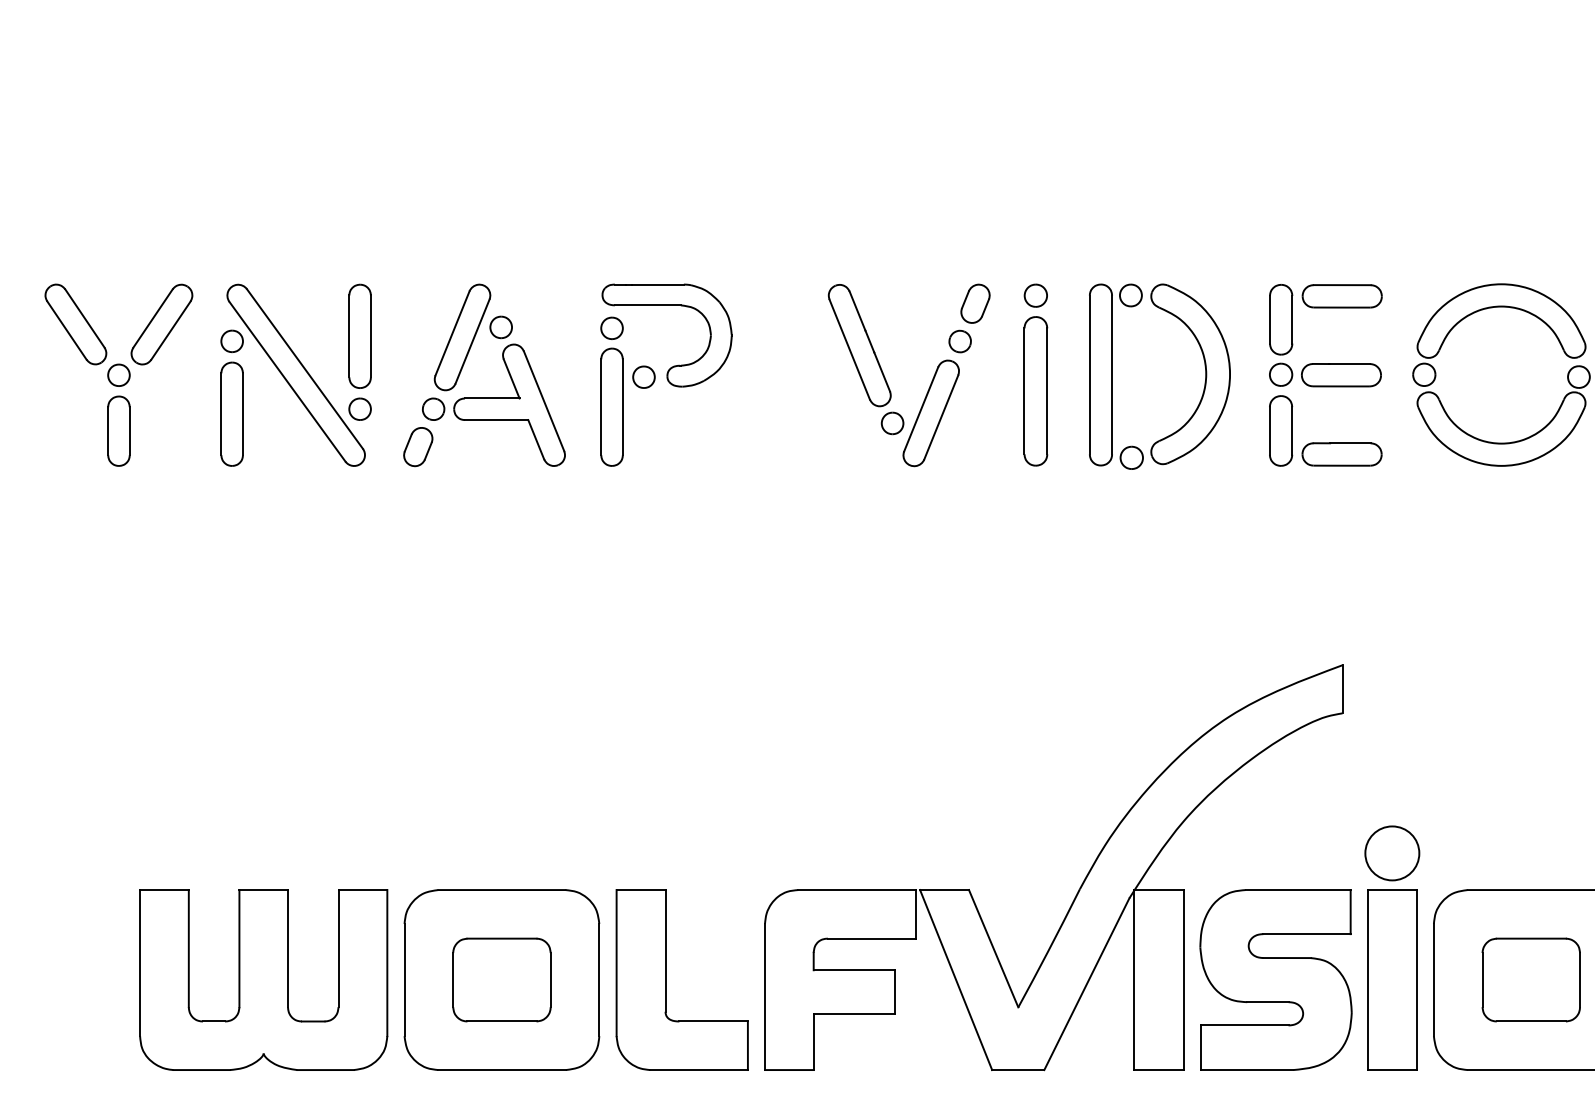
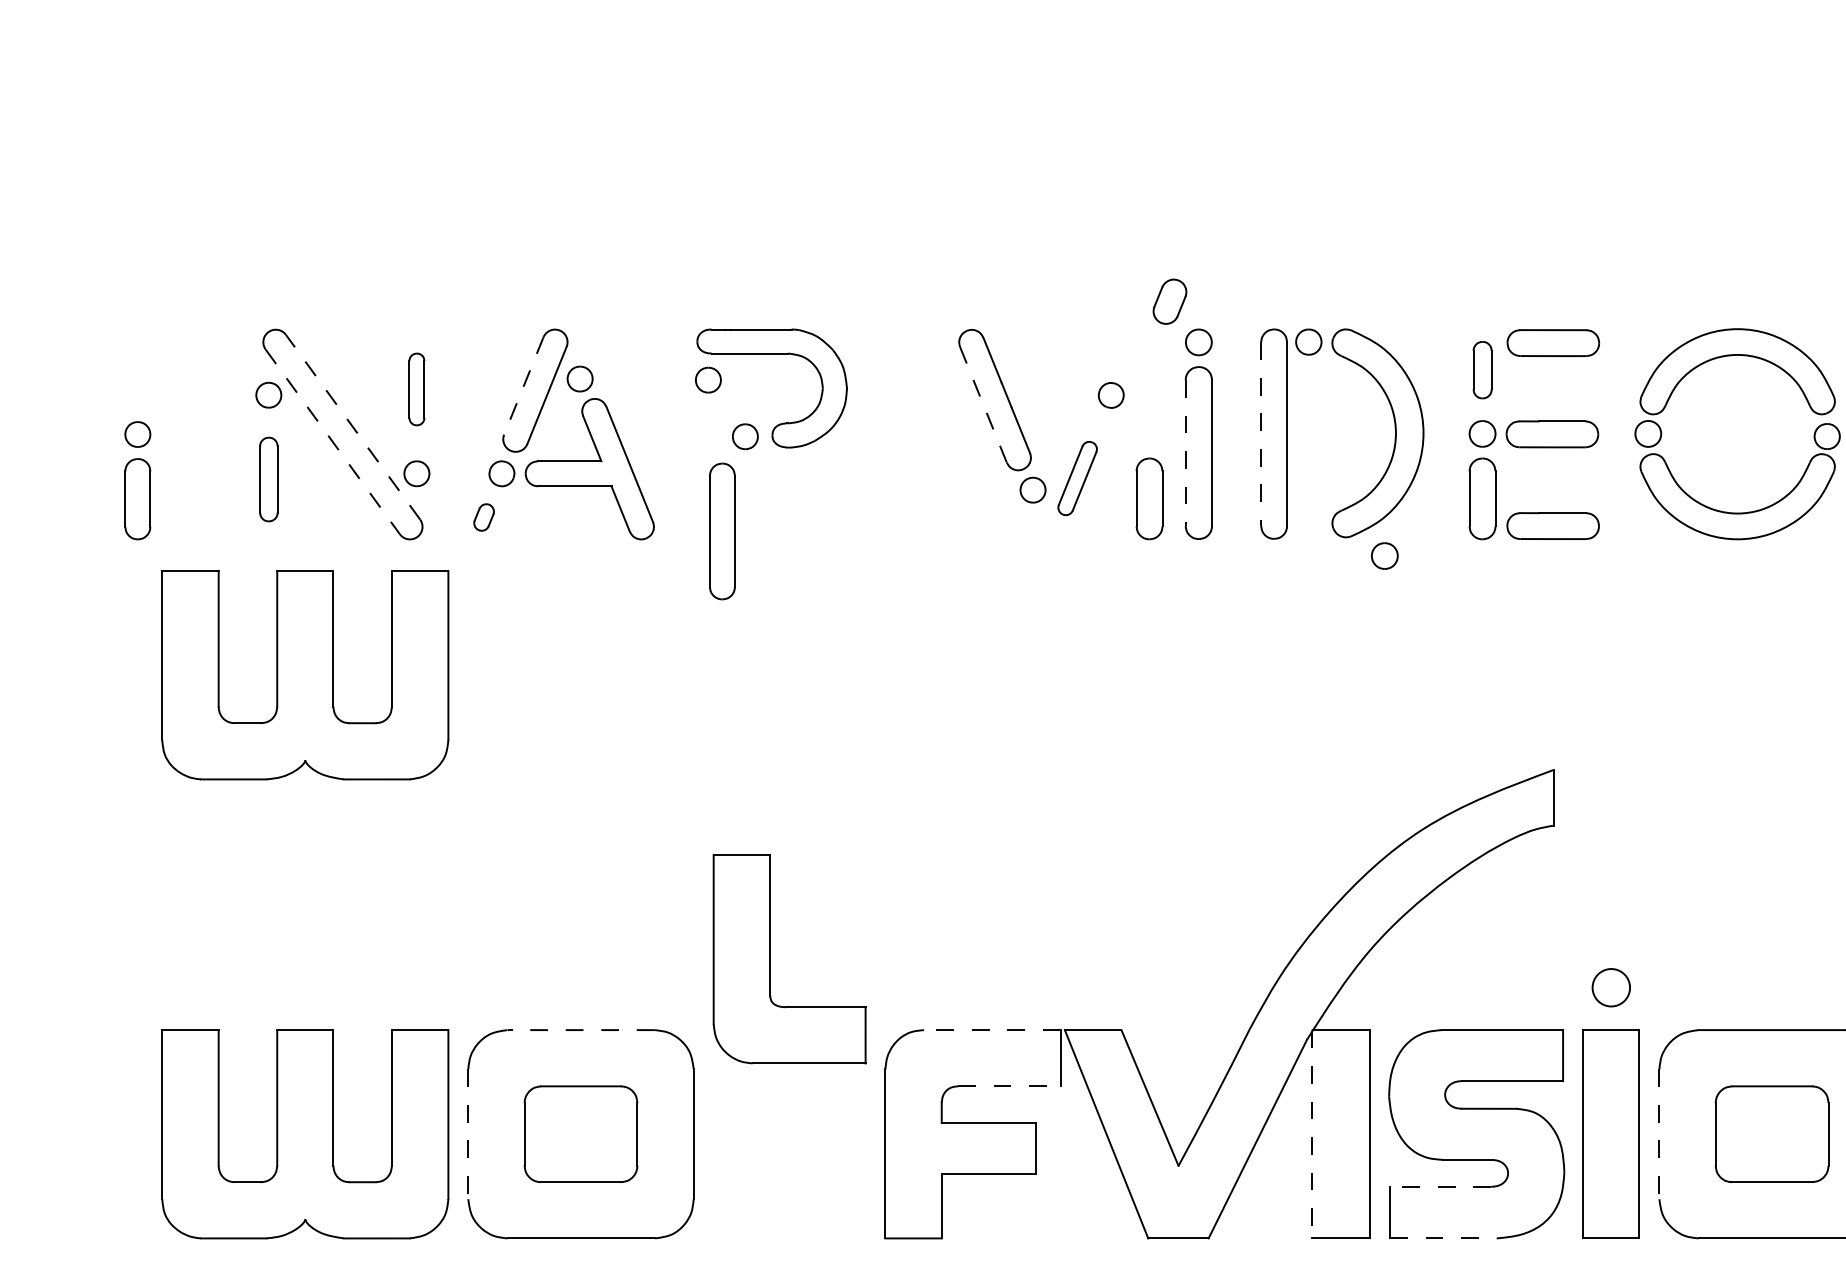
part: (975, 303) -> (1169, 301), moved
part: (1281, 319) -> (1482, 369), size x0.7
part: (76, 324) -> (88, 375), removed
part: (161, 324) -> (187, 375), removed
line: (452, 333) -> (523, 386), solid -> dashed
part: (359, 336) -> (416, 389), size x0.6
line: (849, 350) -> (983, 405), solid -> dashed
line: (304, 368) -> (352, 426), solid -> dashed
line: (1090, 375) -> (1261, 434), solid -> dashed
line: (288, 382) -> (333, 442), solid -> dashed
line: (1024, 391) -> (1185, 453), solid -> dashed
part: (612, 407) -> (722, 531), moved
part: (931, 413) -> (1077, 478), size x0.6
part: (231, 414) -> (268, 479), size x0.7
part: (993, 430) -> (1149, 498), added
part: (417, 447) -> (483, 517), size x0.6
part: (1131, 457) -> (1384, 555), moved
part: (263, 583) -> (305, 675), added
circle: (1392, 853) -> (1611, 987), size x0.6
line: (501, 890) -> (580, 1030), solid -> dashed
line: (856, 890) -> (991, 1030), solid -> dashed
line: (872, 938) -> (1009, 1086), solid -> dashed
line: (404, 980) -> (468, 1134), solid -> dashed
part: (665, 980) -> (770, 959), moved
line: (1134, 980) -> (1312, 1134), solid -> dashed
line: (1433, 980) -> (1659, 1134), solid -> dashed
line: (1244, 1025) -> (1440, 1186), solid -> dashed
line: (1247, 1070) -> (1443, 1238), solid -> dashed

